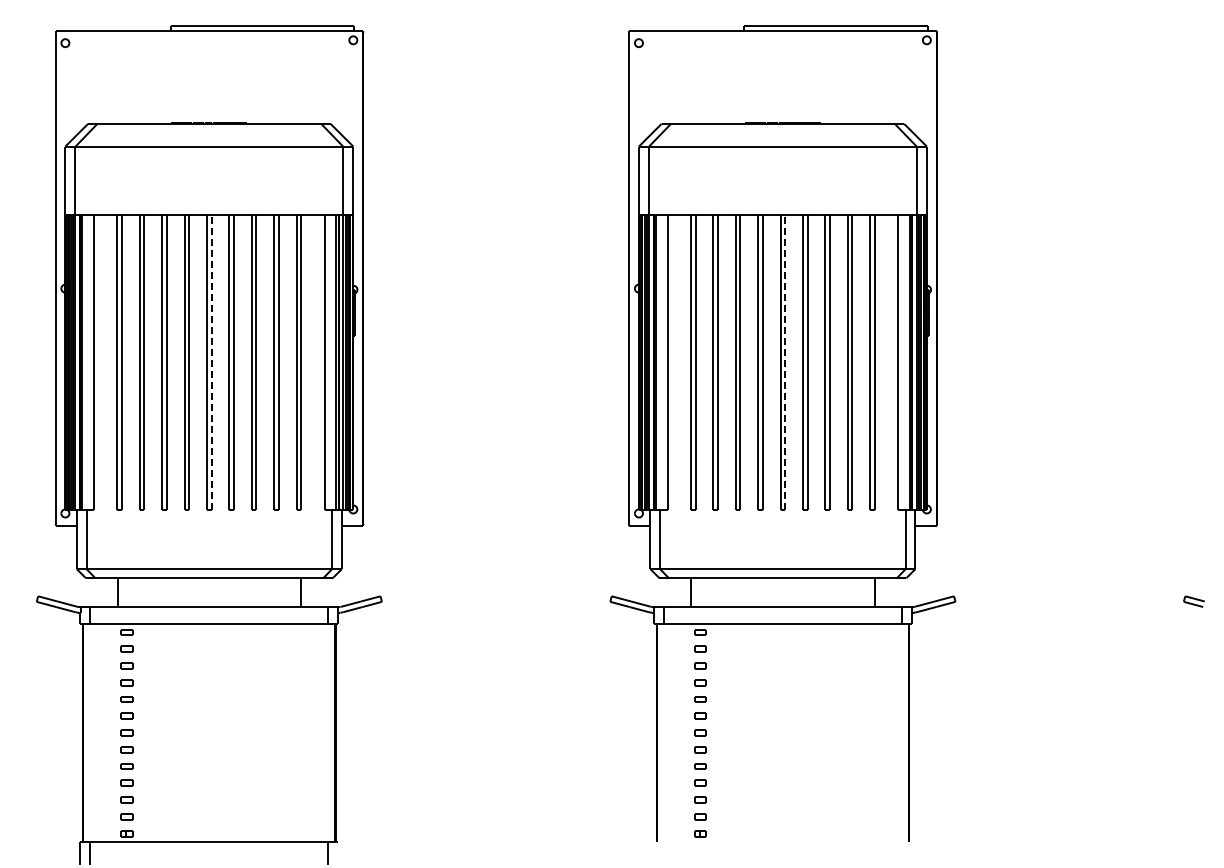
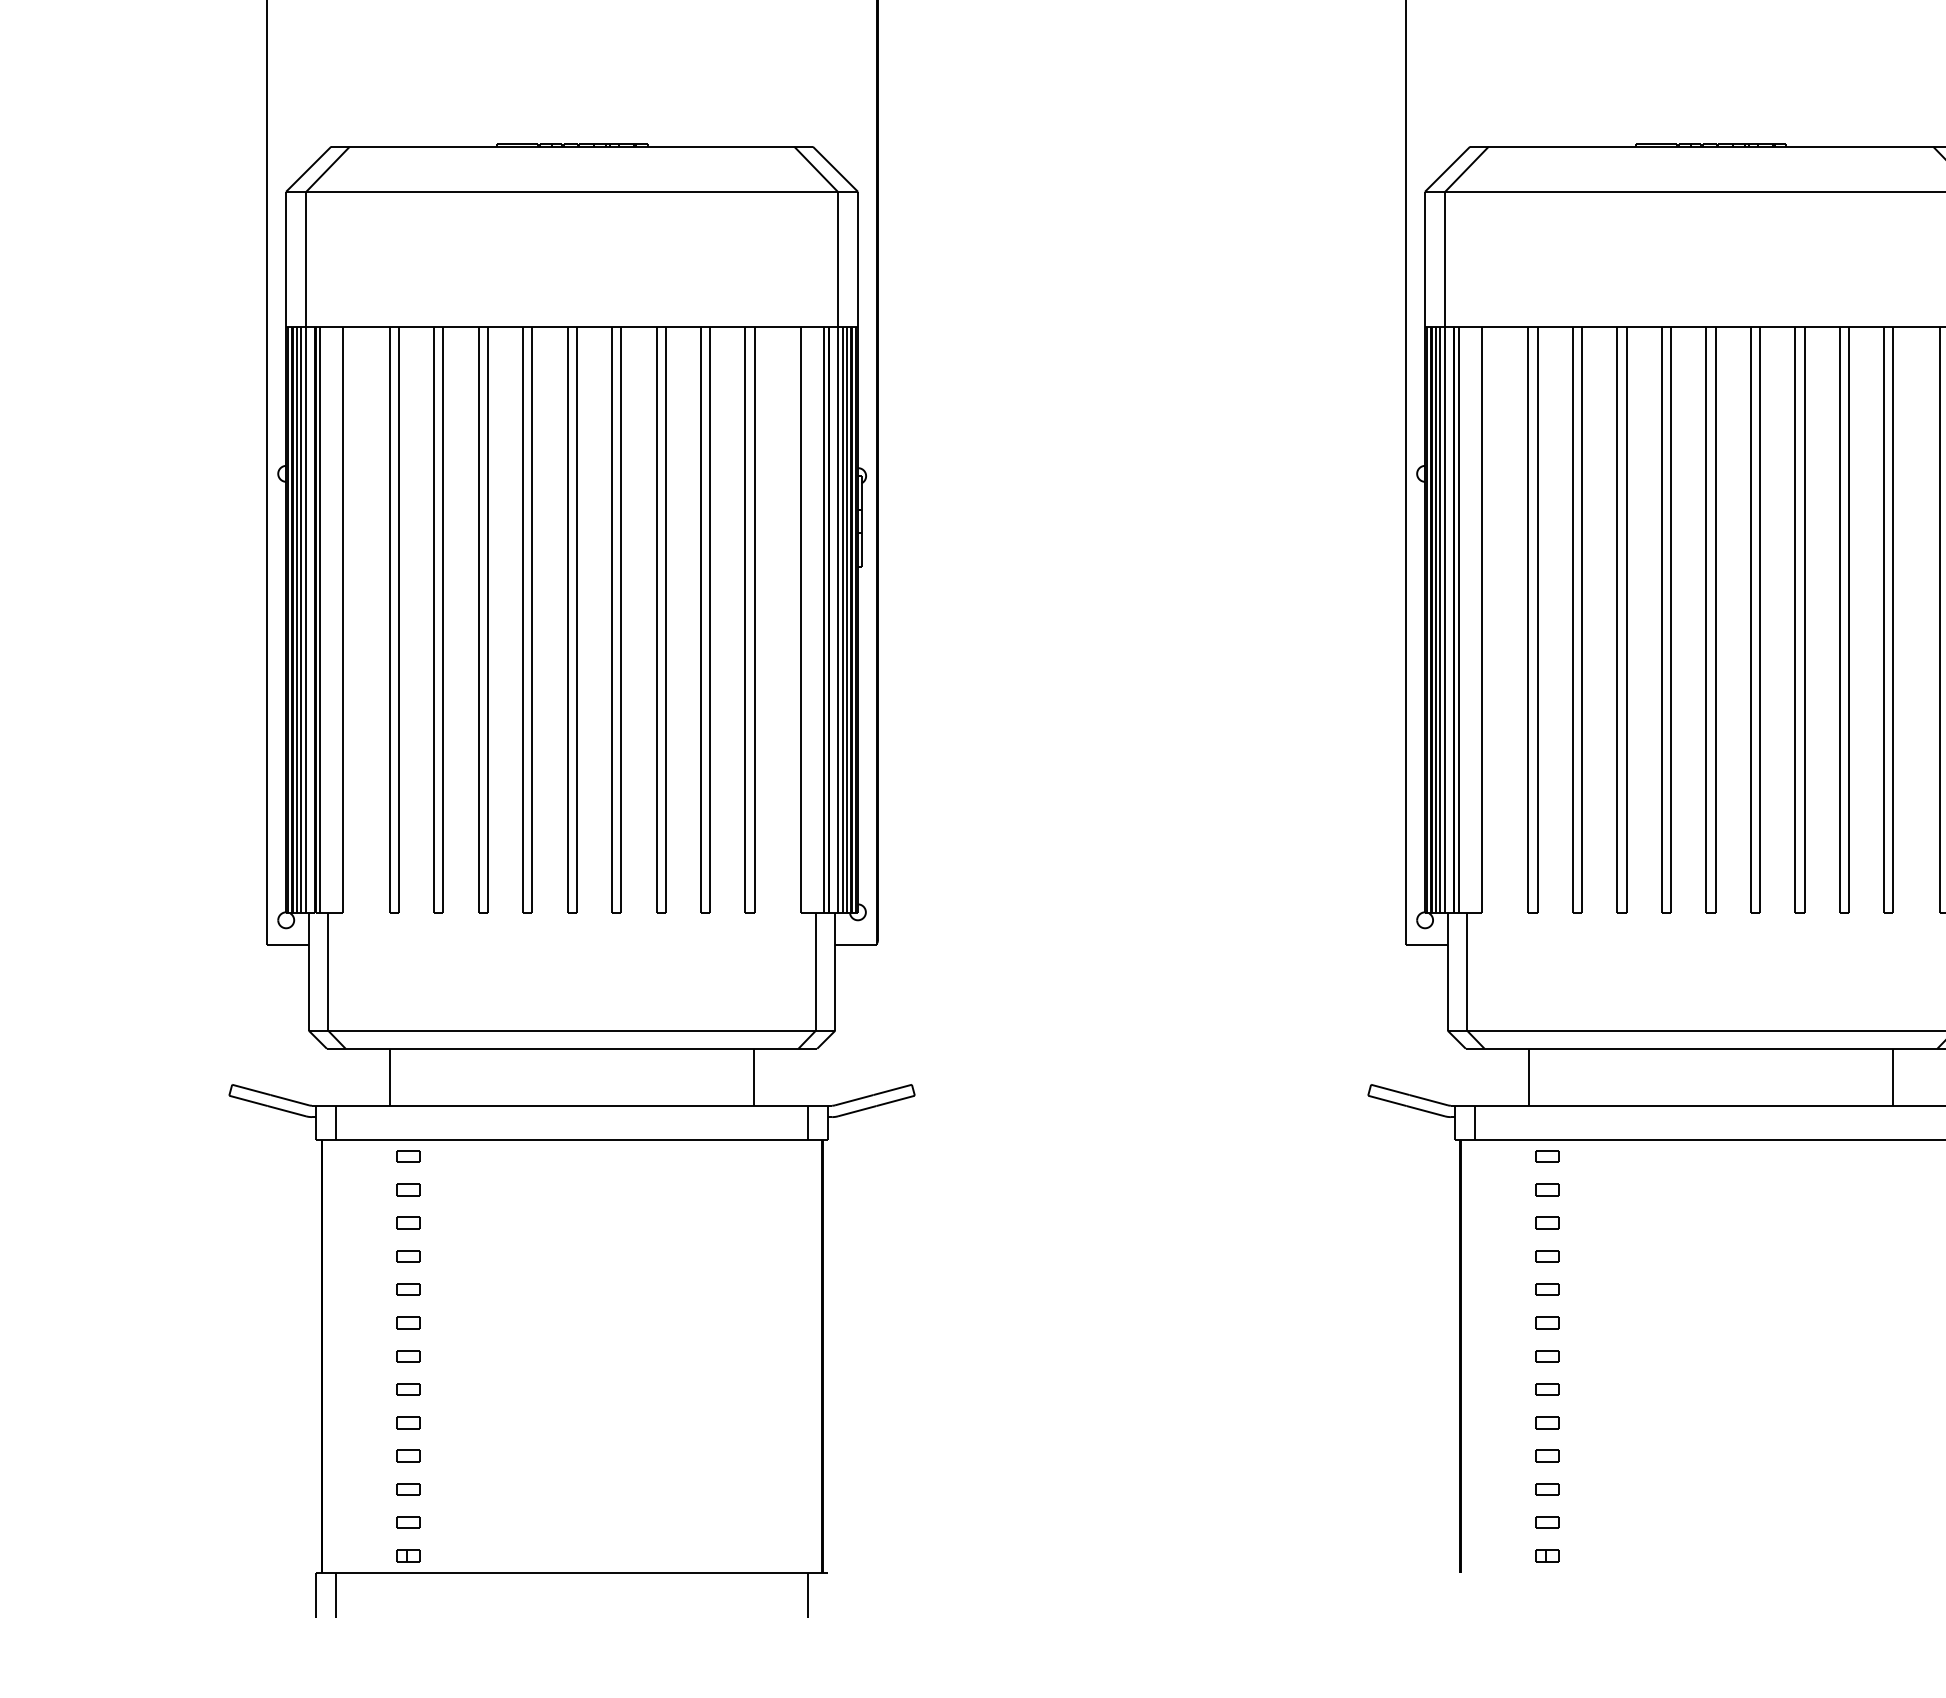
line: (211, 362) -> (576, 620), dashed -> solid
line: (785, 362) -> (1716, 620), dashed -> solid

